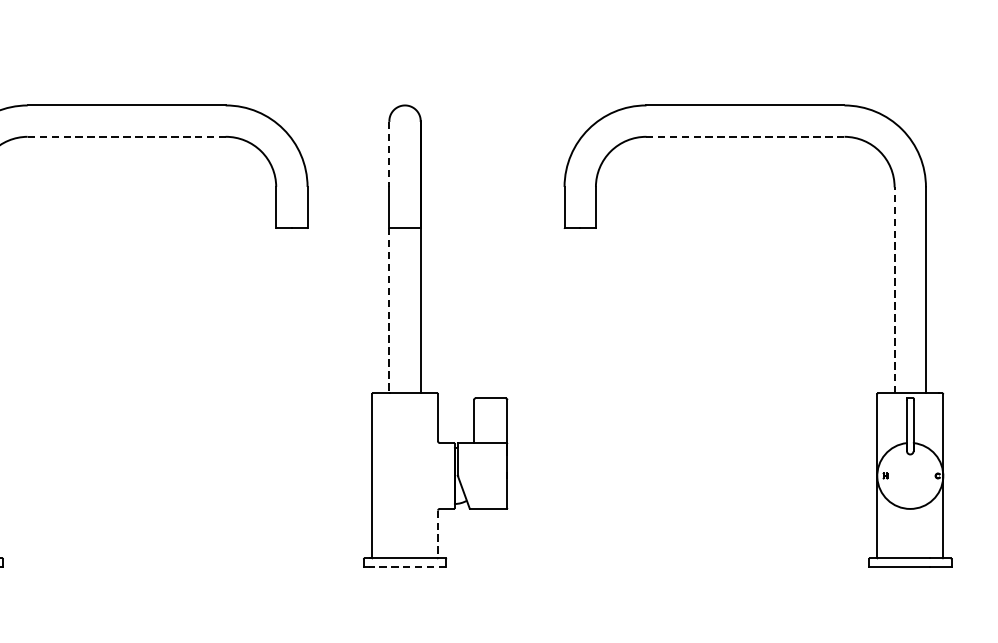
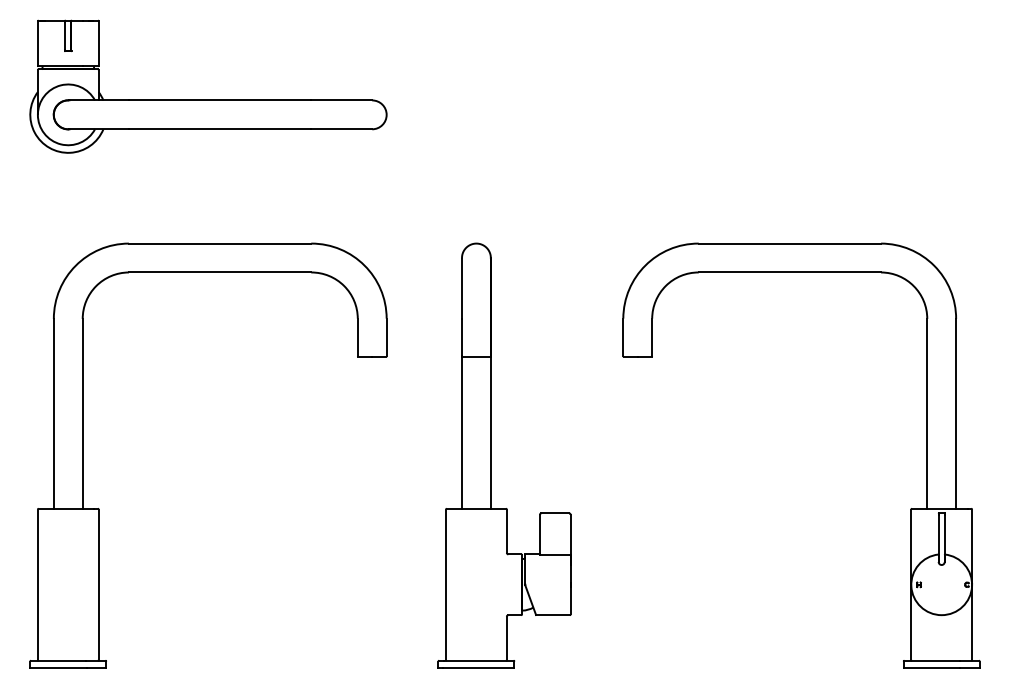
line: (127, 136) -> (220, 272), dashed -> solid
line: (745, 136) -> (789, 272), dashed -> solid
line: (389, 155) -> (462, 289), dashed -> solid
line: (894, 289) -> (927, 413), dashed -> solid
line: (389, 311) -> (462, 433), dashed -> solid
line: (437, 534) -> (506, 638), dashed -> solid
line: (407, 566) -> (478, 668), dashed -> solid

